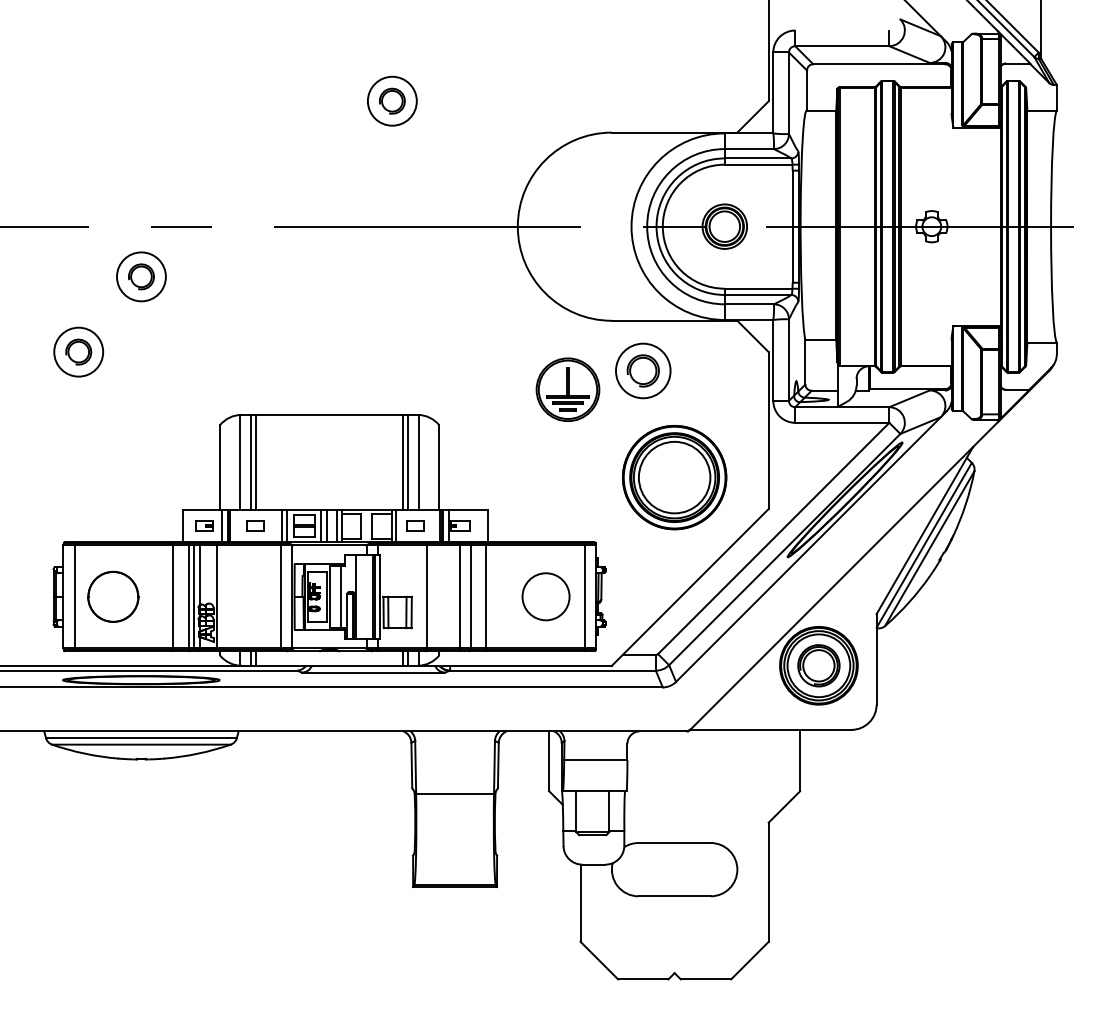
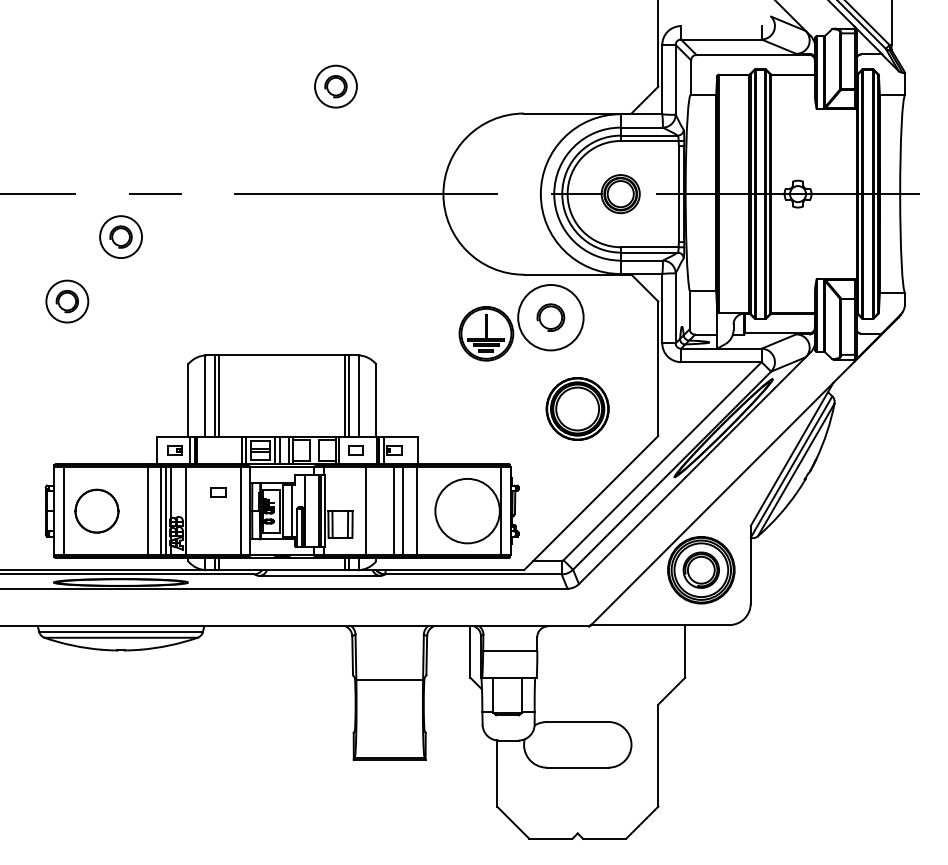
circle: (642, 370) -> (550, 317), size x1.4
part: (674, 476) -> (577, 408), size x0.7
part: (255, 526) -> (218, 492), moved
circle: (545, 596) -> (467, 510), size x1.6

